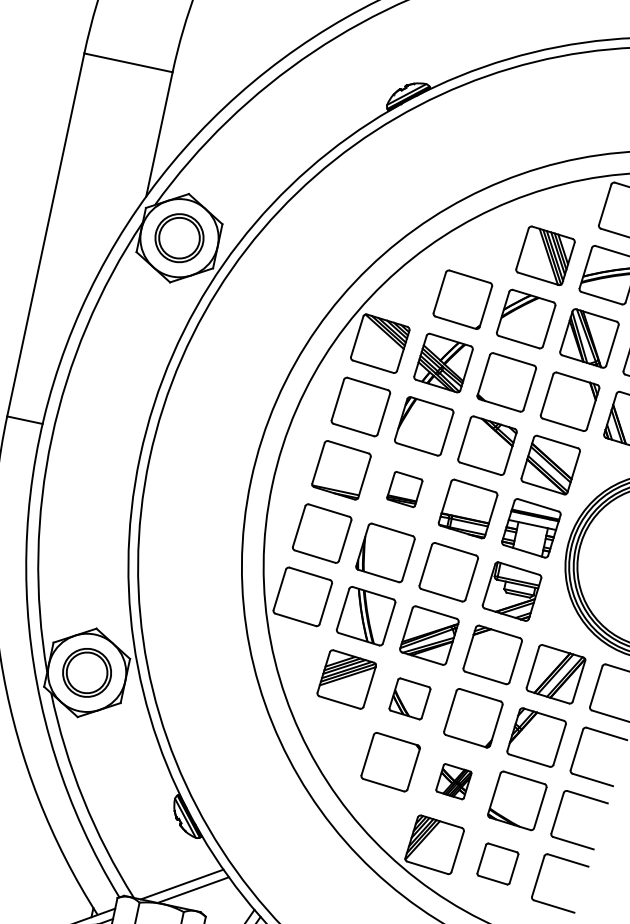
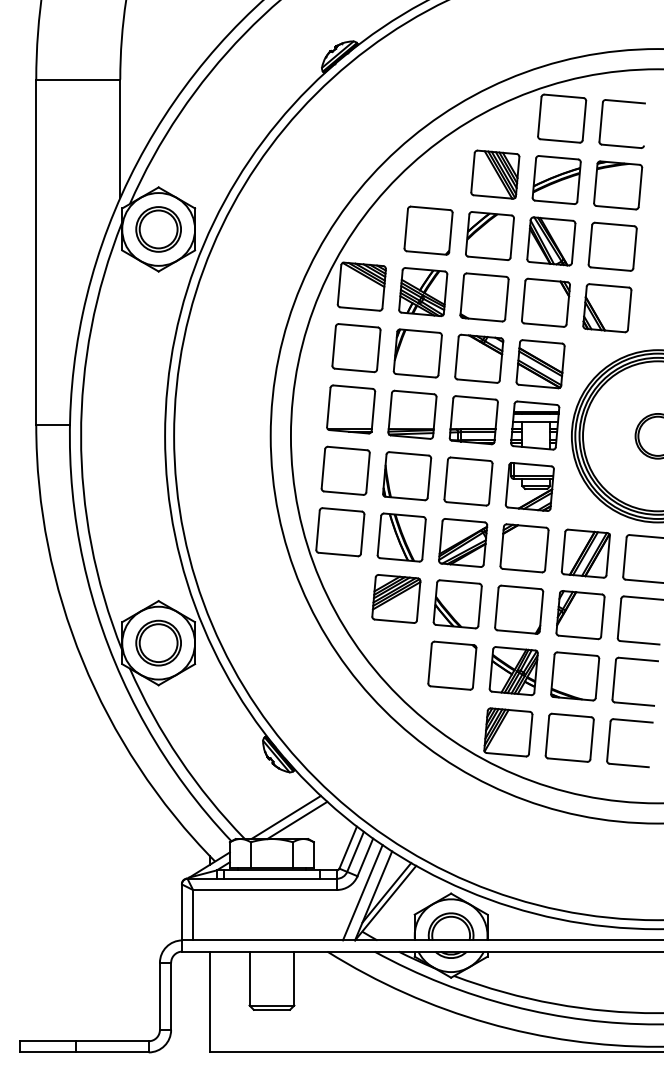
part: (404, 489) -> (412, 414), size x1.67
part: (409, 698) -> (457, 604), size x1.43
part: (453, 781) -> (513, 671), size x1.67
part: (497, 863) -> (569, 737), size x1.43

